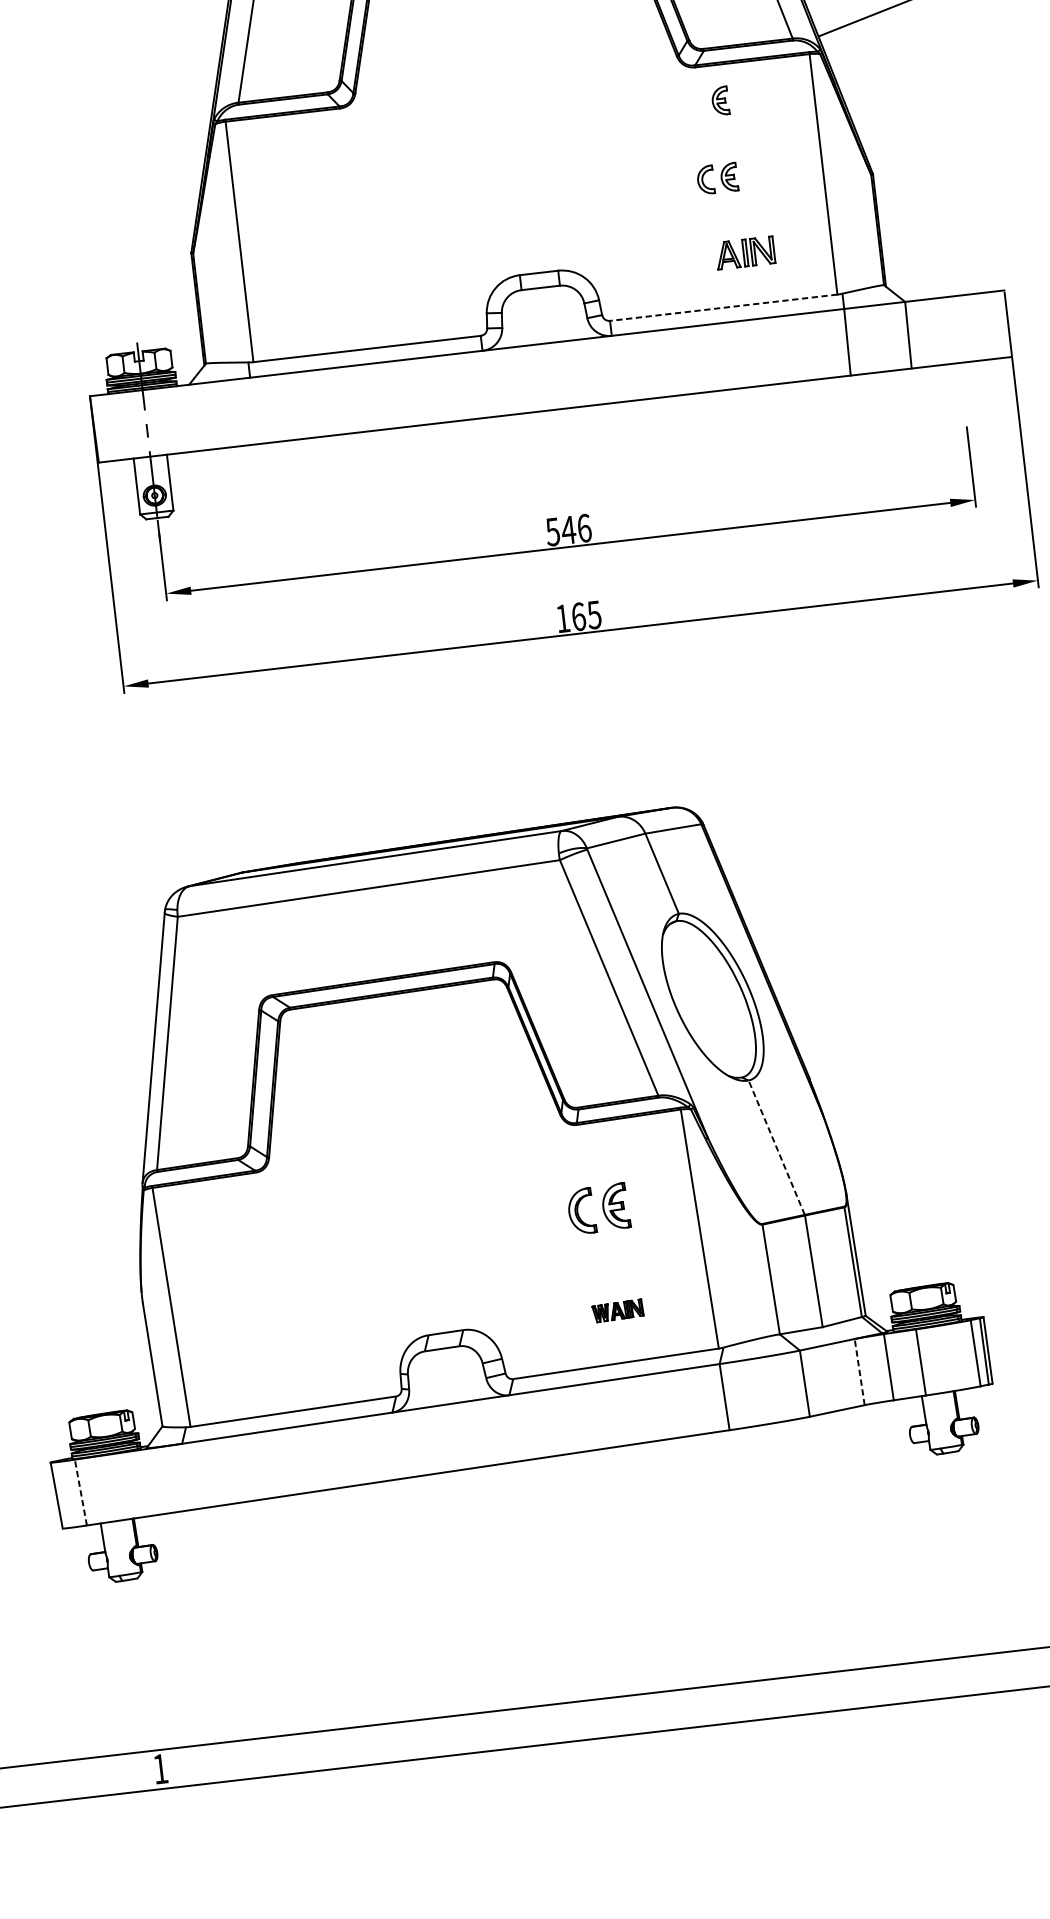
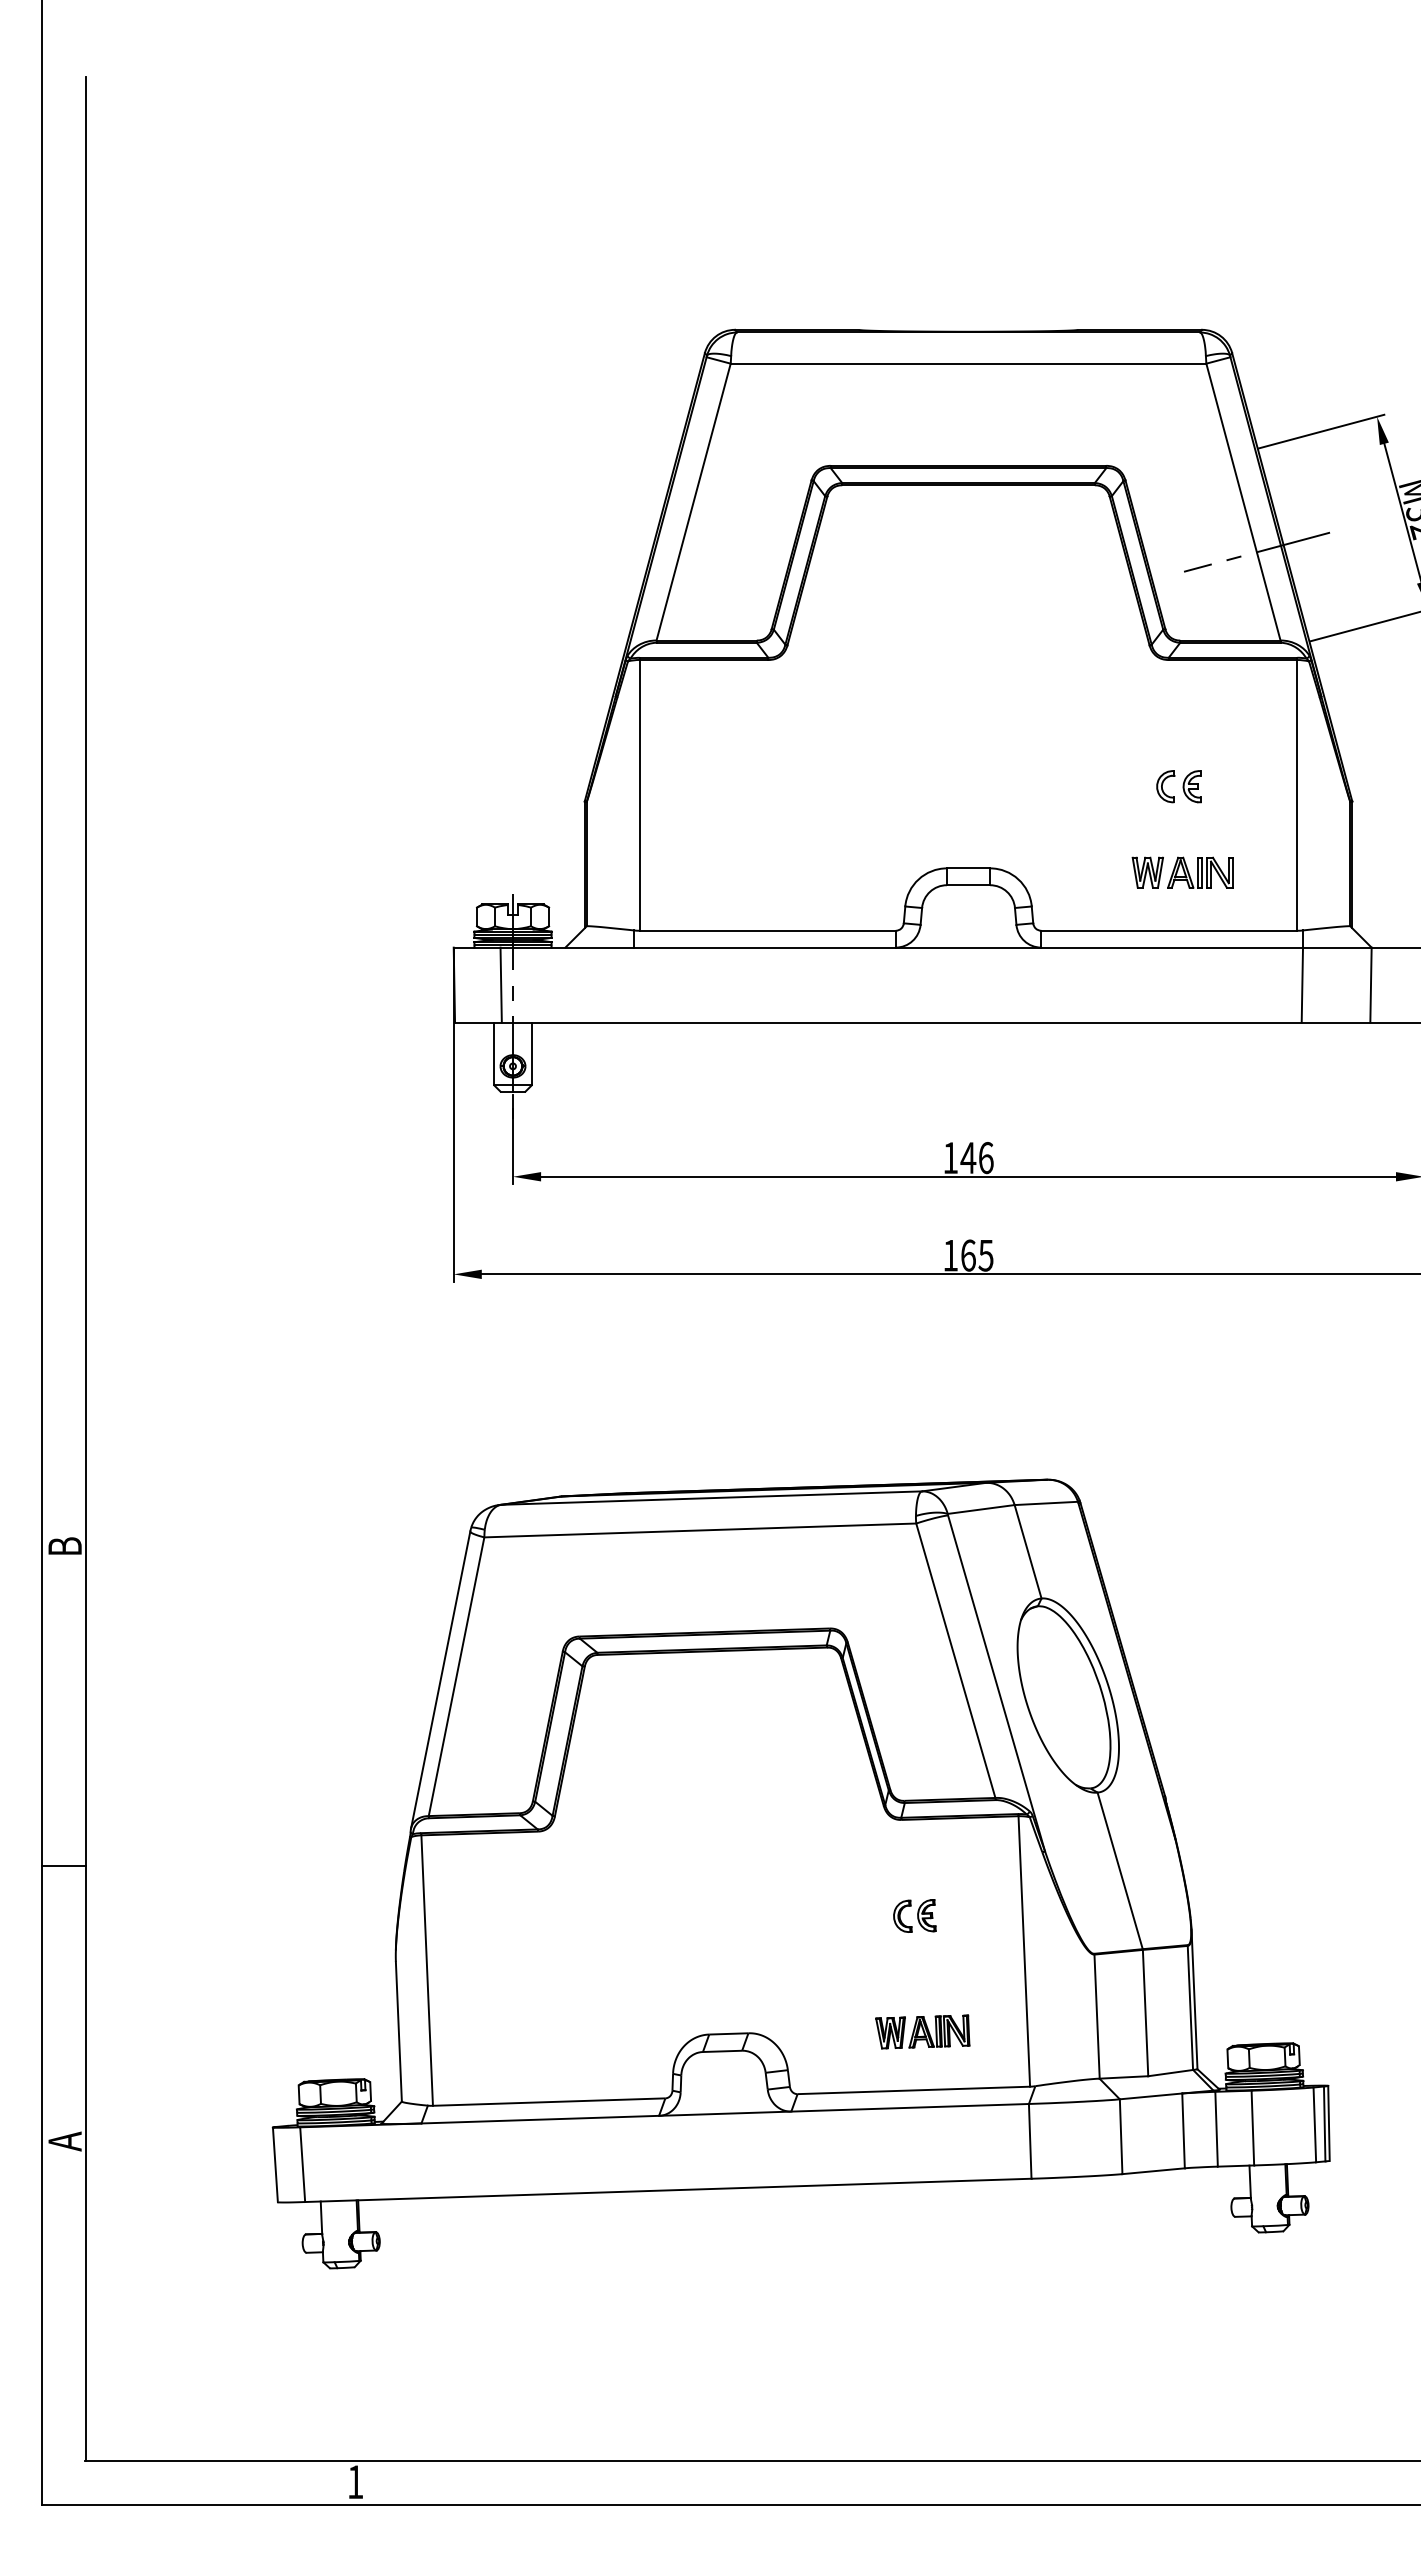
part: (719, 100) -> (1191, 700), removed
part: (698, 258) -> (1147, 872), added
line: (722, 307) -> (1168, 930), dashed -> solid
line: (135, 424) -> (500, 984), added
text: (552, 532) -> (950, 1158), 546 -> 146
line: (776, 1147) -> (1120, 1870), dashed -> solid
part: (598, 1208) -> (914, 1915), size x0.62
part: (617, 1310) -> (922, 2031), size x1.67
line: (859, 1371) -> (1183, 2130), dashed -> solid
line: (80, 1492) -> (302, 2164), dashed -> solid

